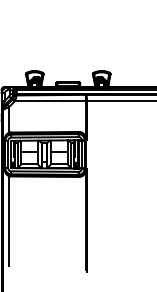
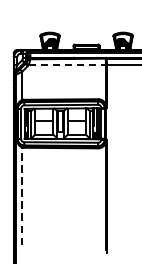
line: (51, 100) -> (68, 64), solid -> dashed
line: (9, 220) -> (22, 195), solid -> dashed

